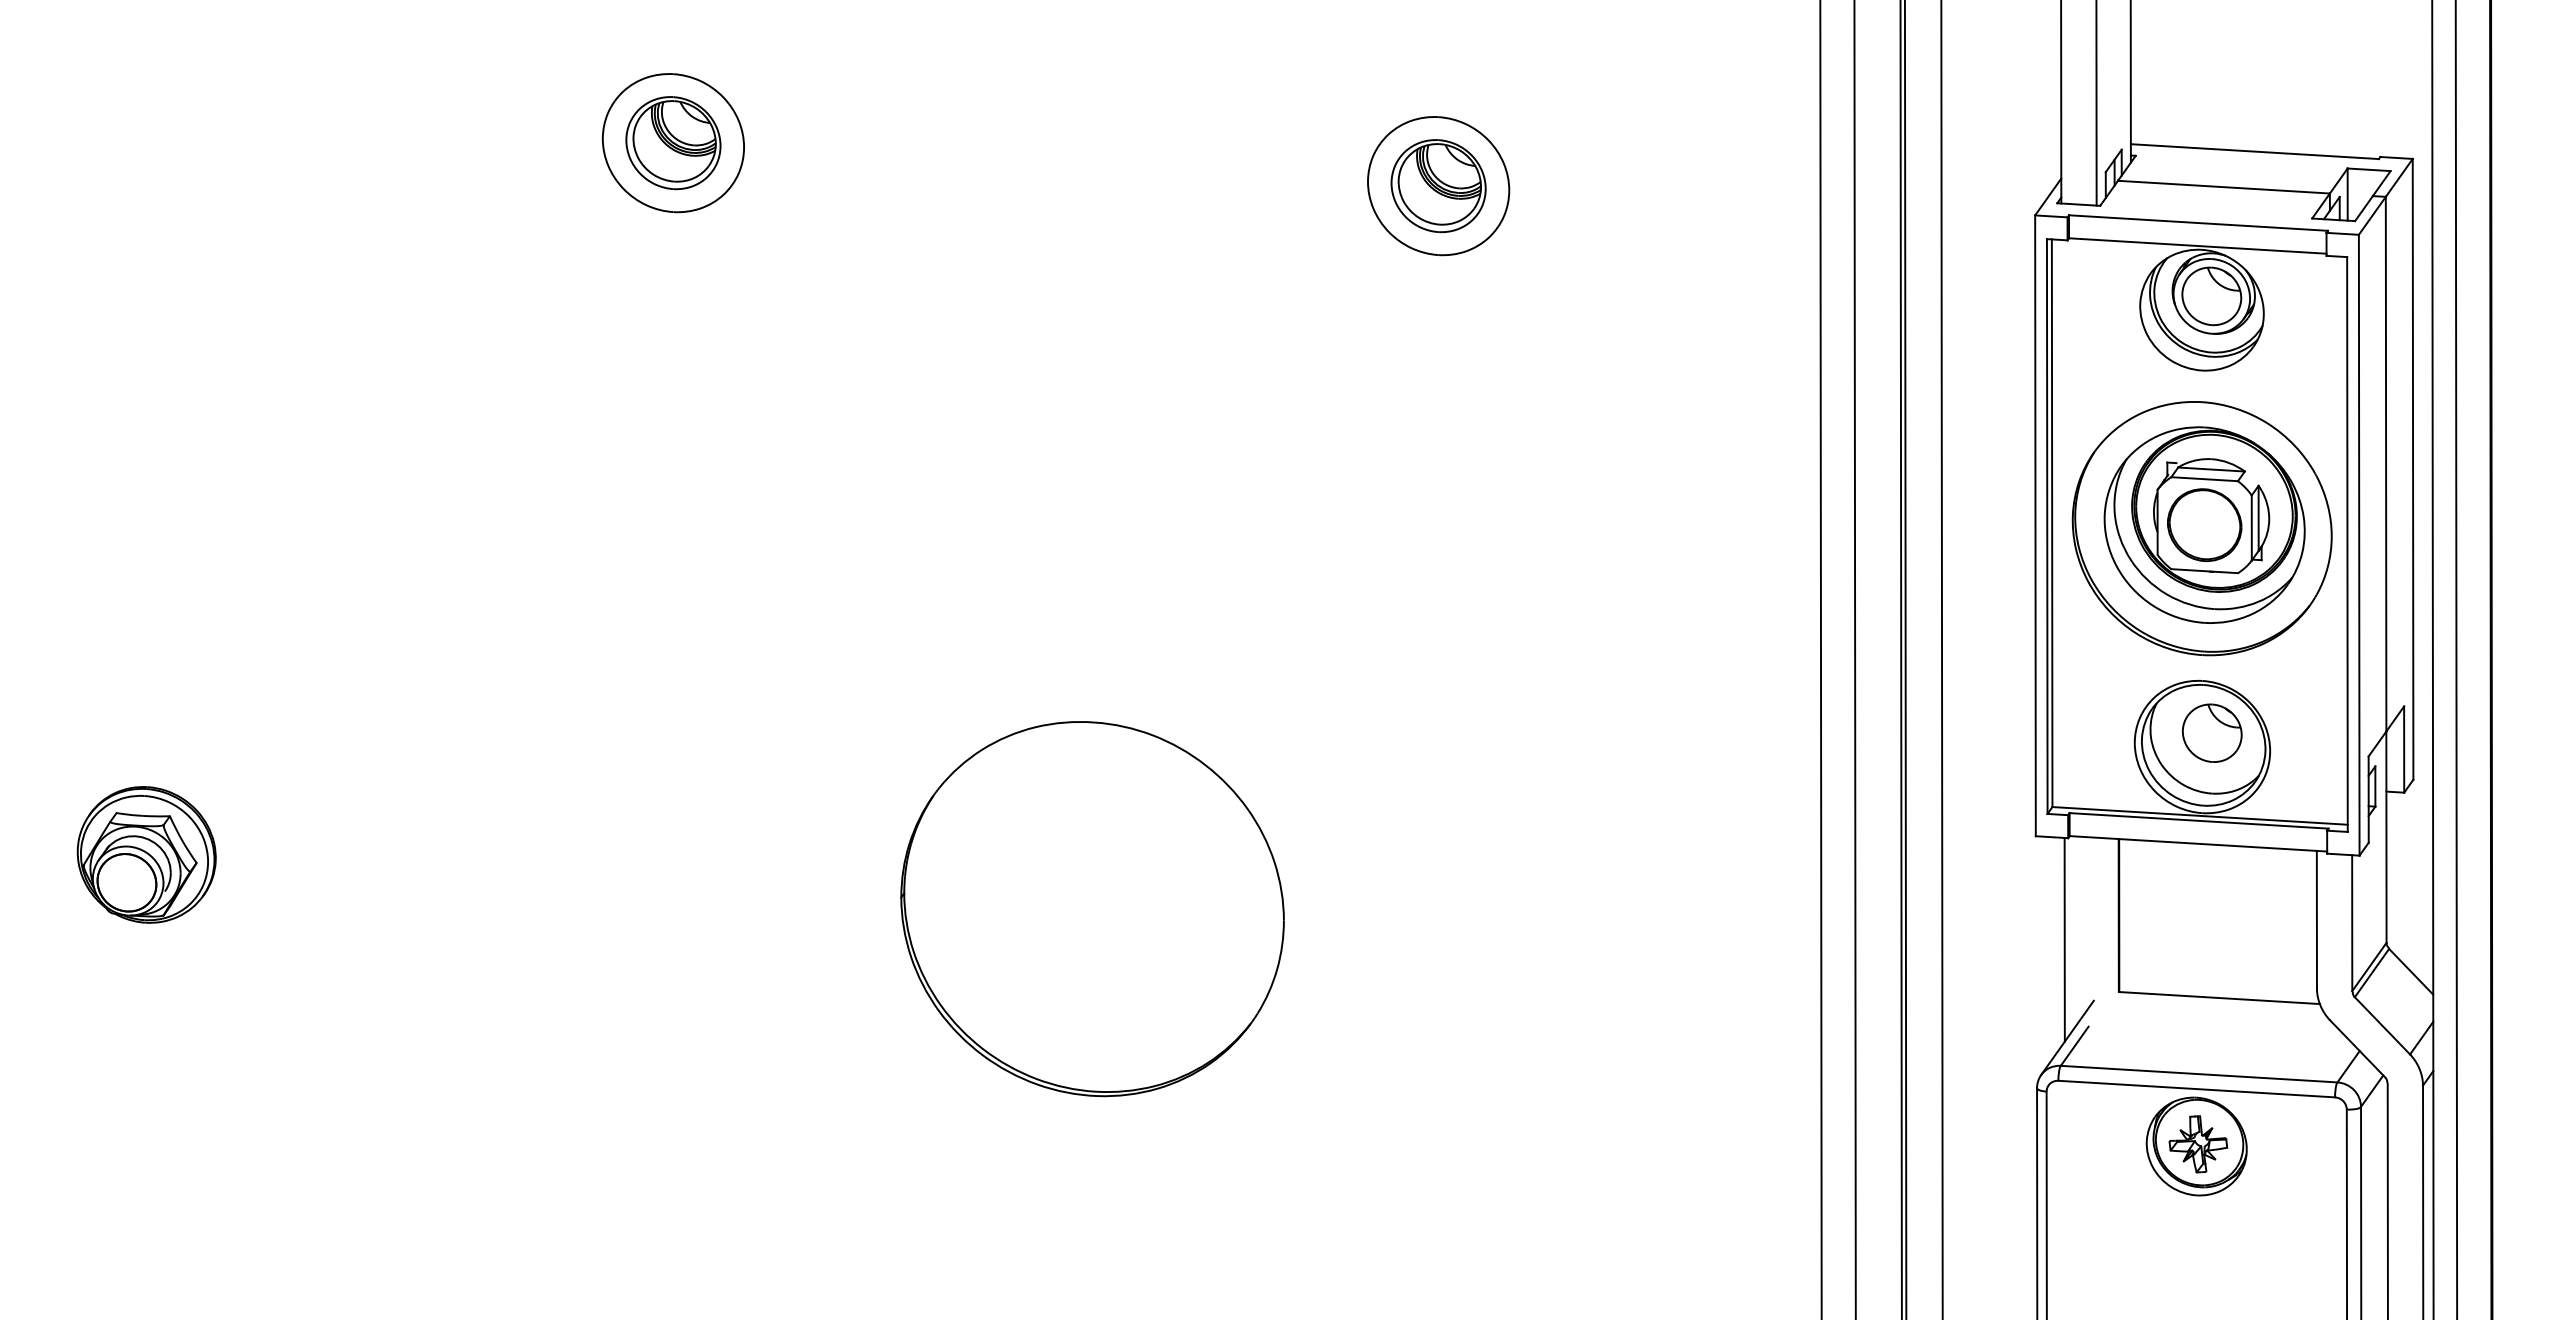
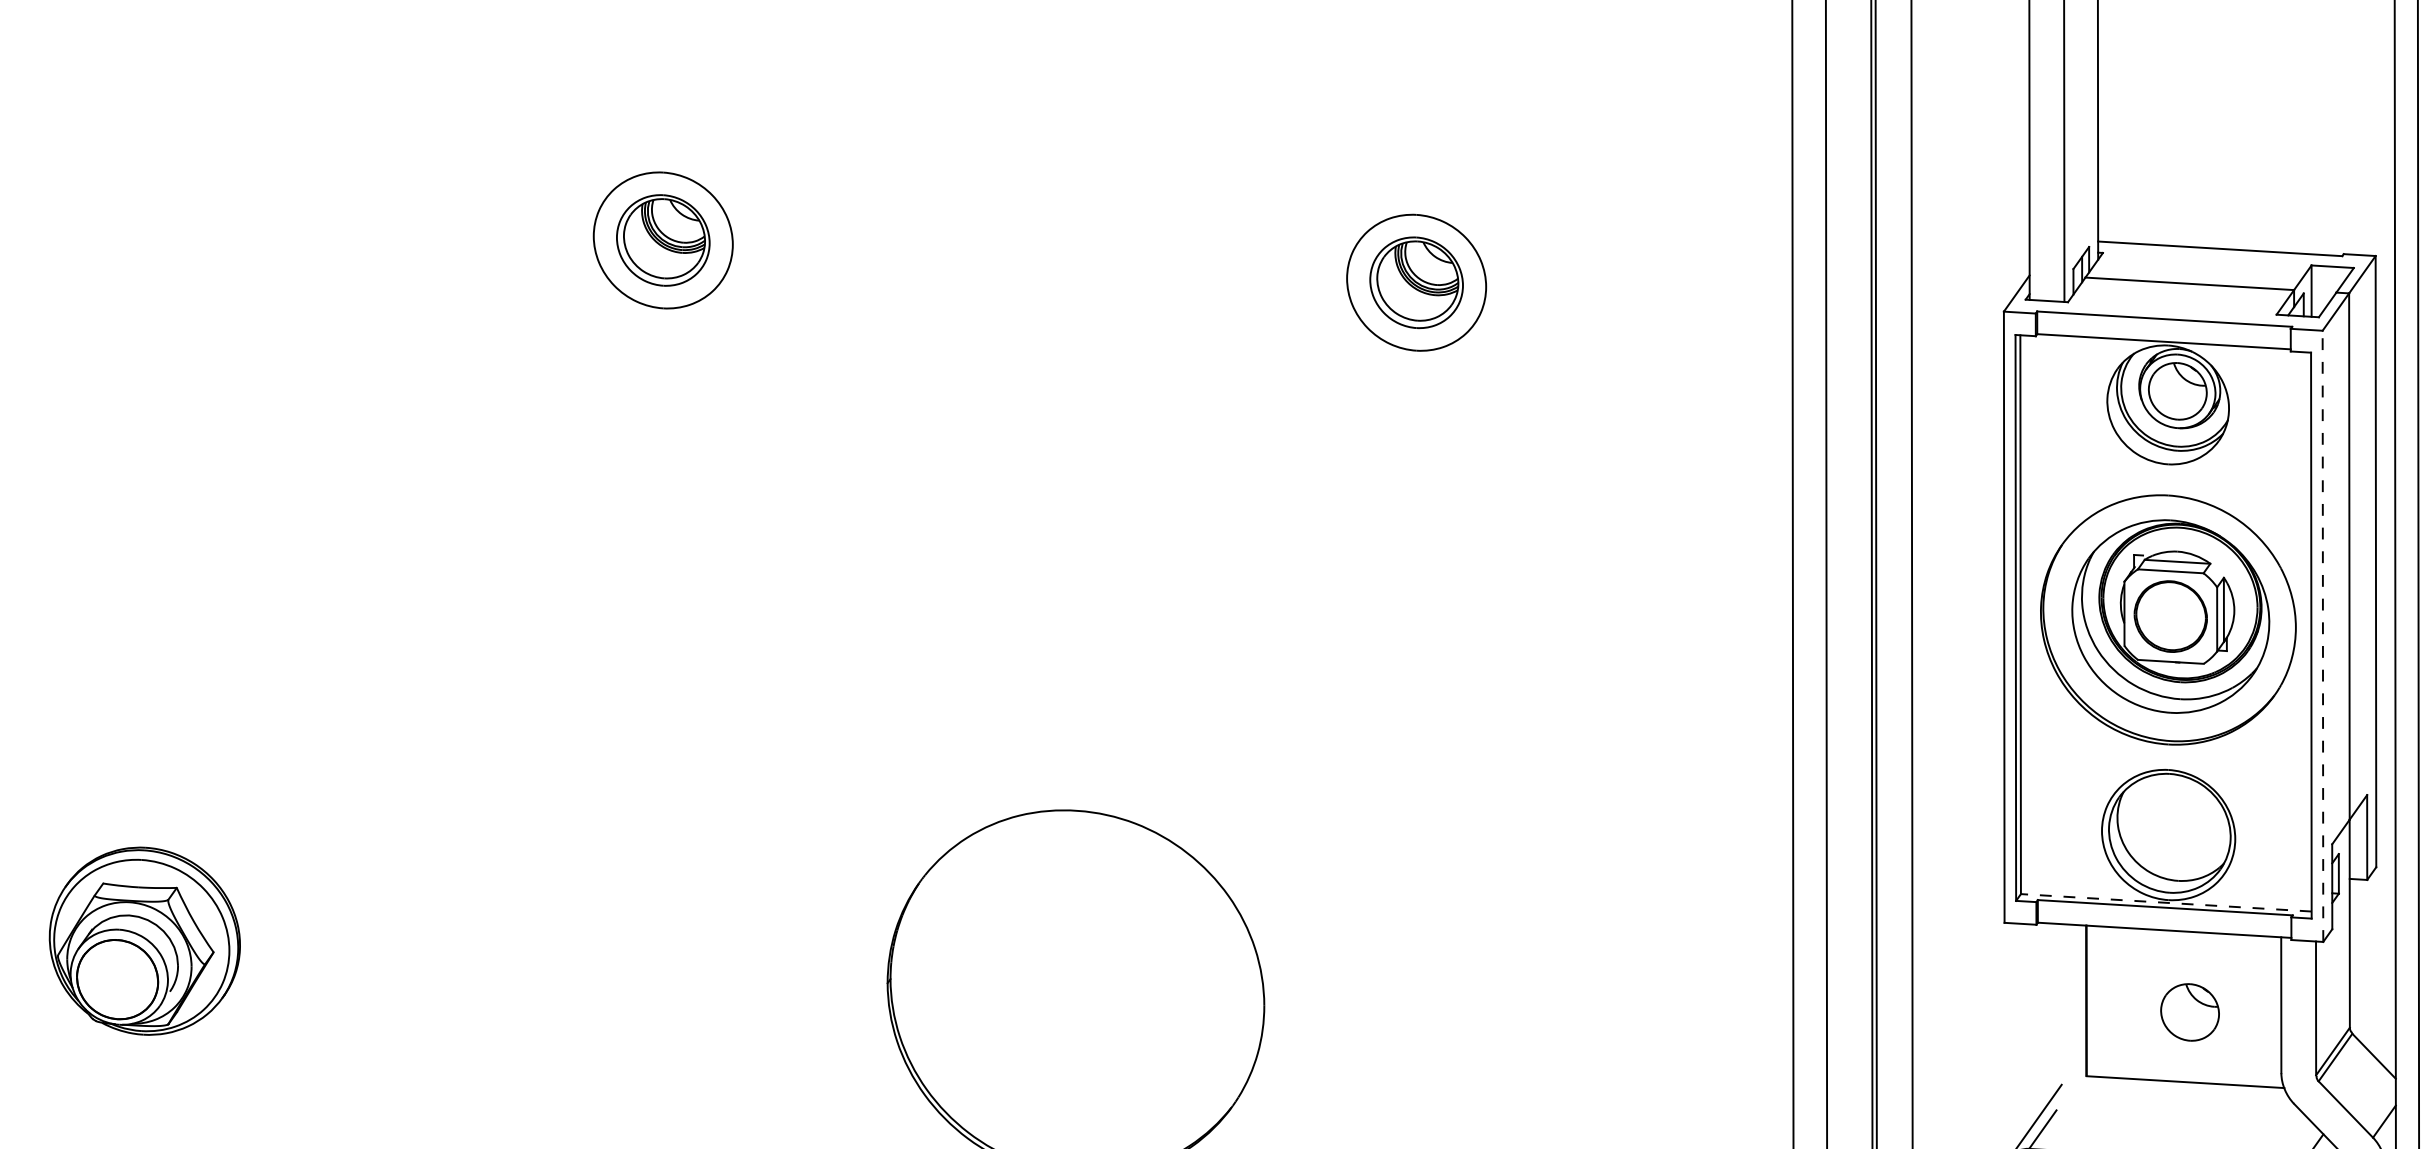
line: (2359, 544) -> (2323, 635), solid -> dashed
part: (2212, 732) -> (2190, 1011), moved
line: (2200, 815) -> (2166, 902), solid -> dashed
part: (146, 854) -> (144, 940), size x1.4
line: (2064, 939) -> (2032, 1024), removed

